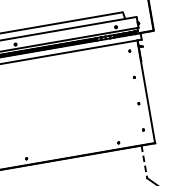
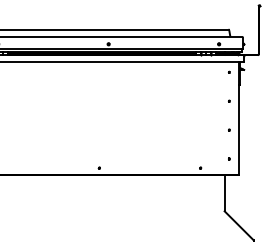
line: (144, 162) -> (224, 193), dashed -> solid

